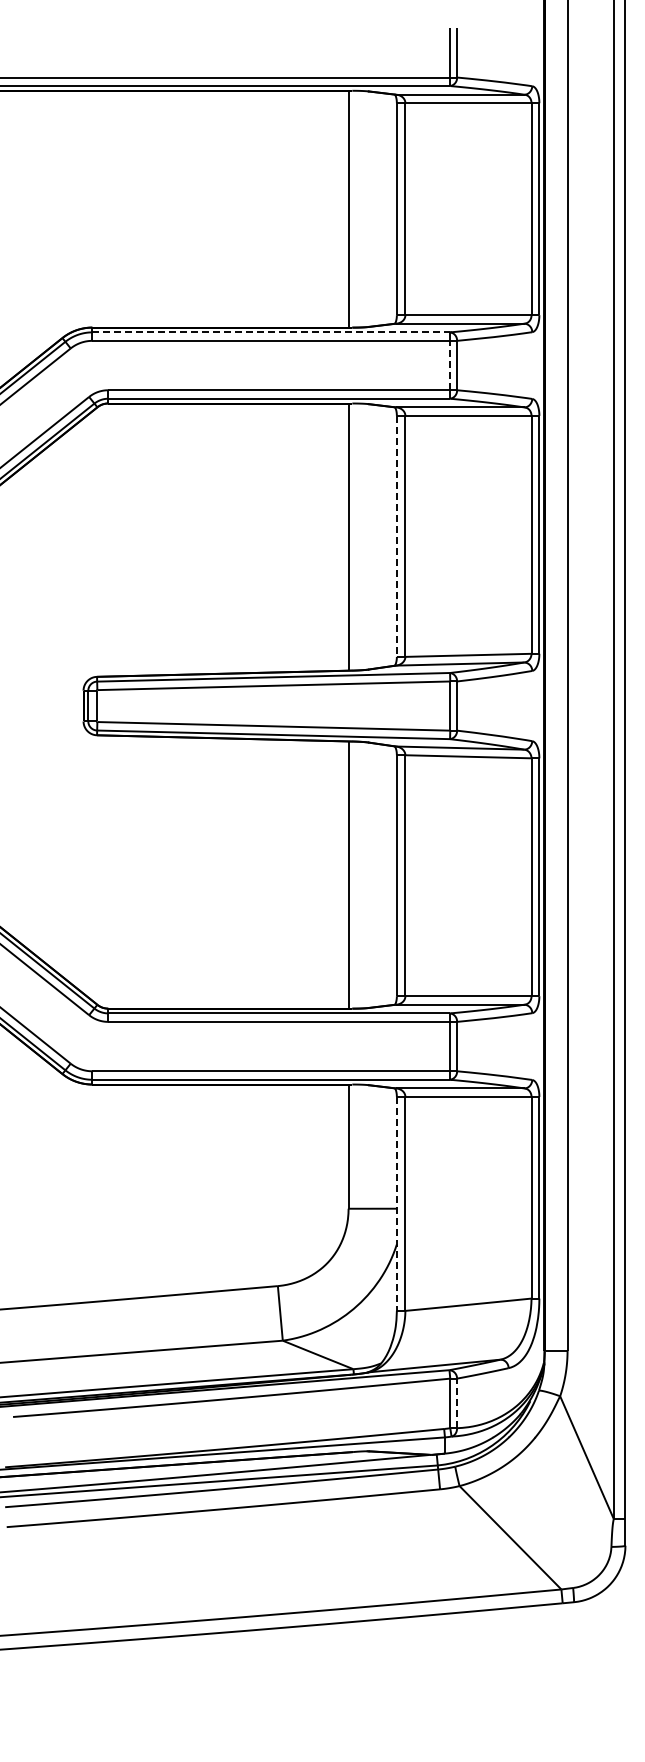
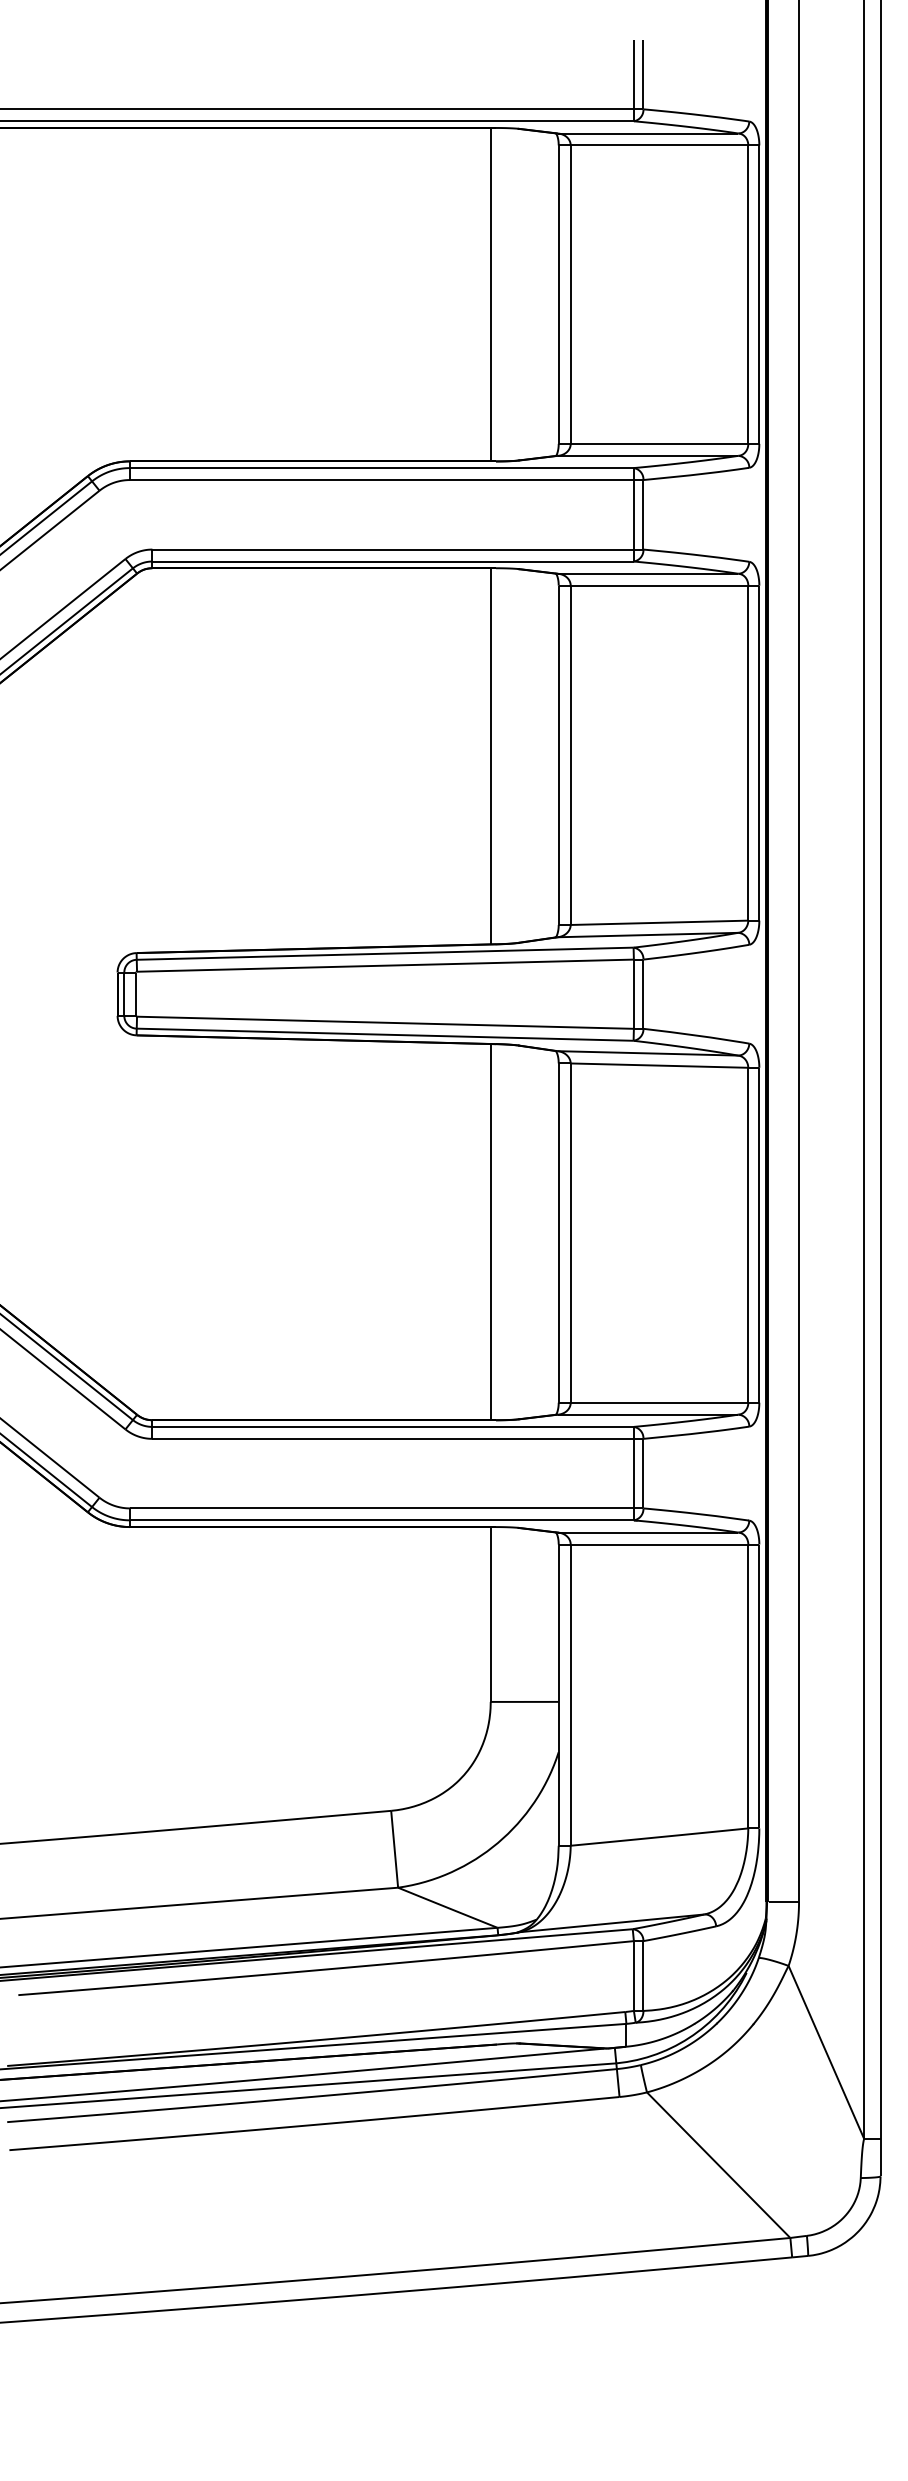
line: (271, 332) -> (382, 468), dashed -> solid
line: (450, 365) -> (634, 514), dashed -> solid
line: (396, 536) -> (558, 755), dashed -> solid
line: (396, 1204) -> (558, 1695), dashed -> solid
line: (457, 1403) -> (644, 1976), dashed -> solid

